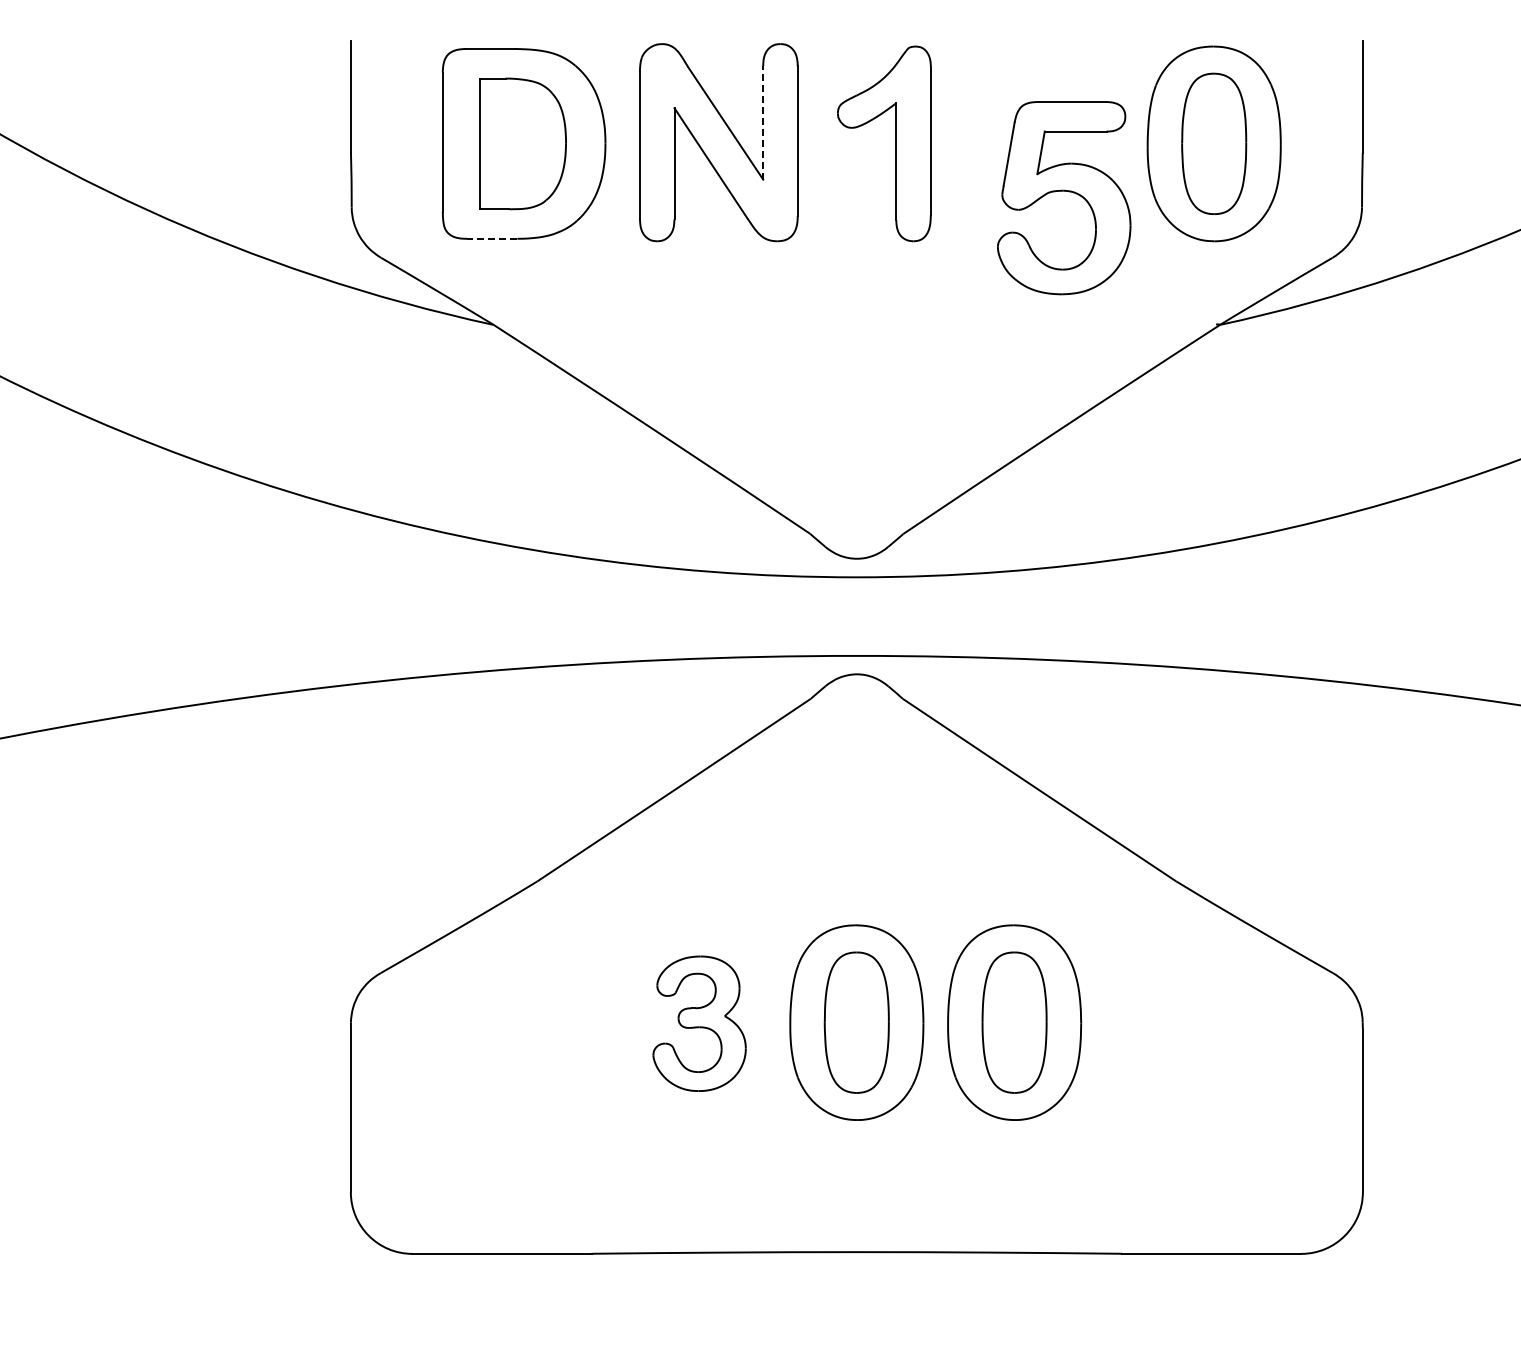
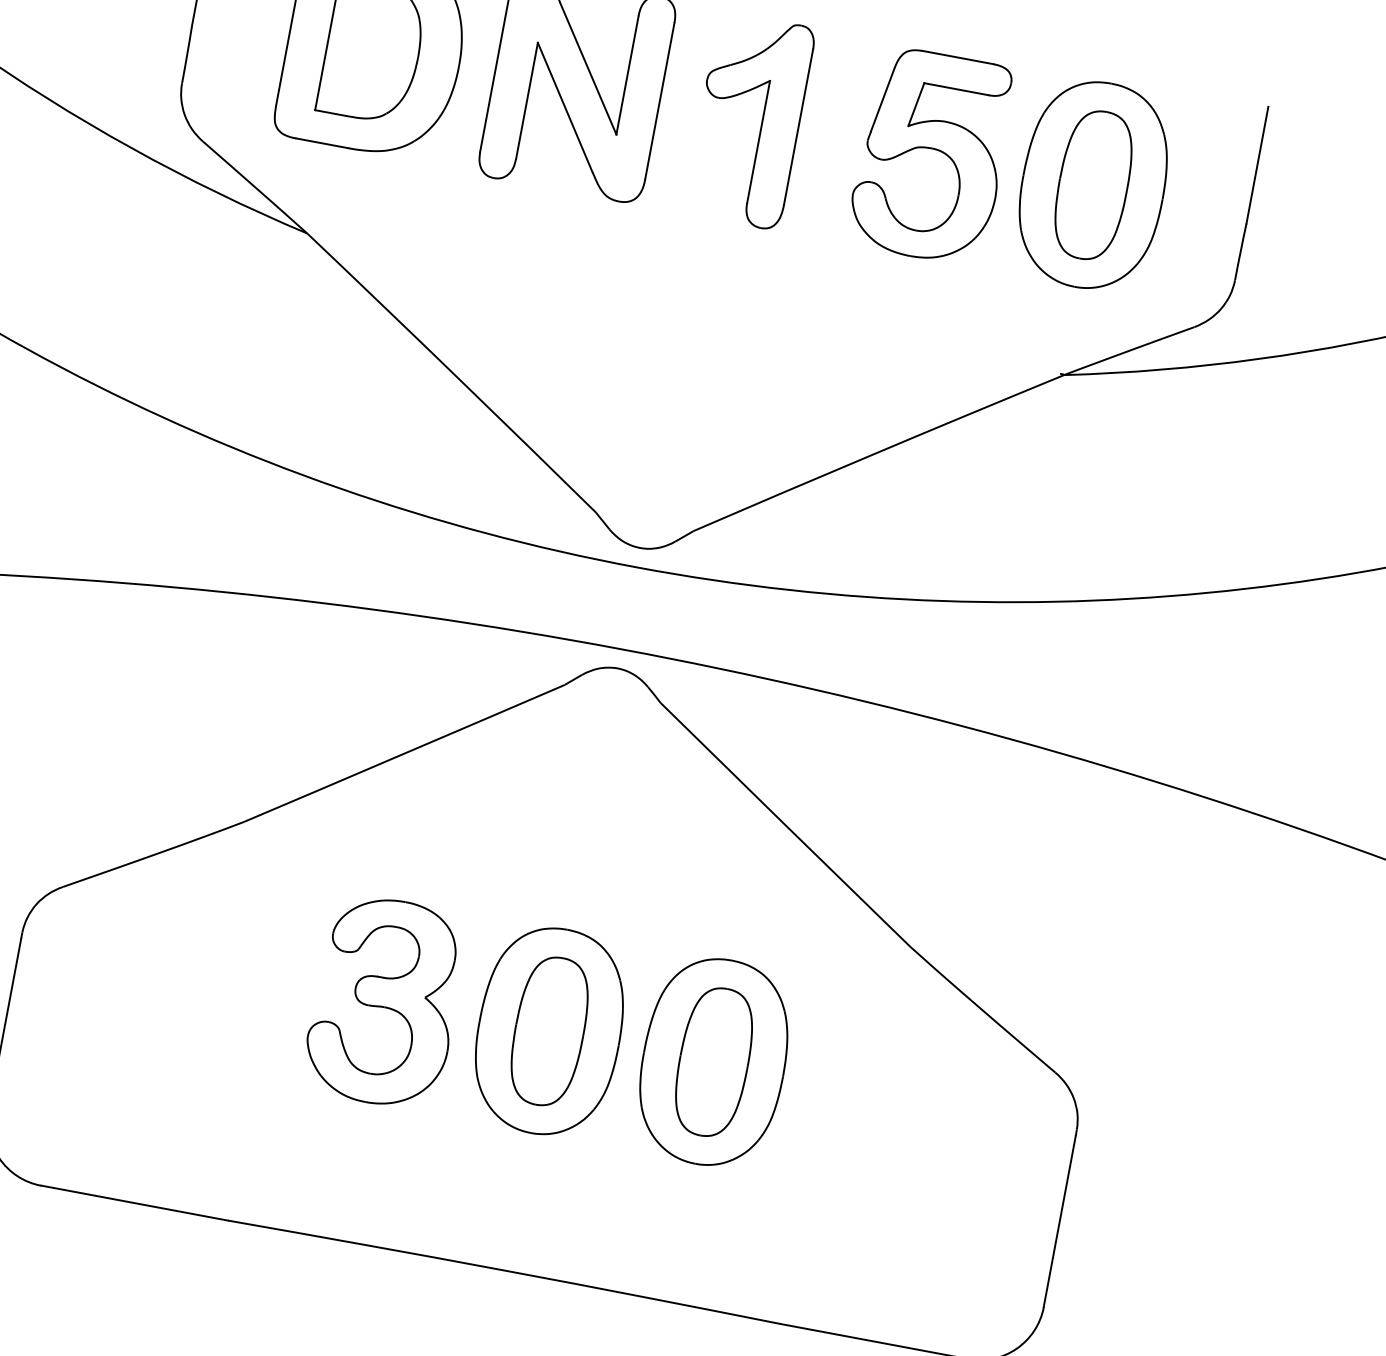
line: (763, 122) -> (627, 75), dashed -> solid
part: (1064, 191) -> (933, 149), moved
line: (491, 238) -> (321, 142), dashed -> solid
part: (699, 1023) -> (385, 1001), size x1.43

